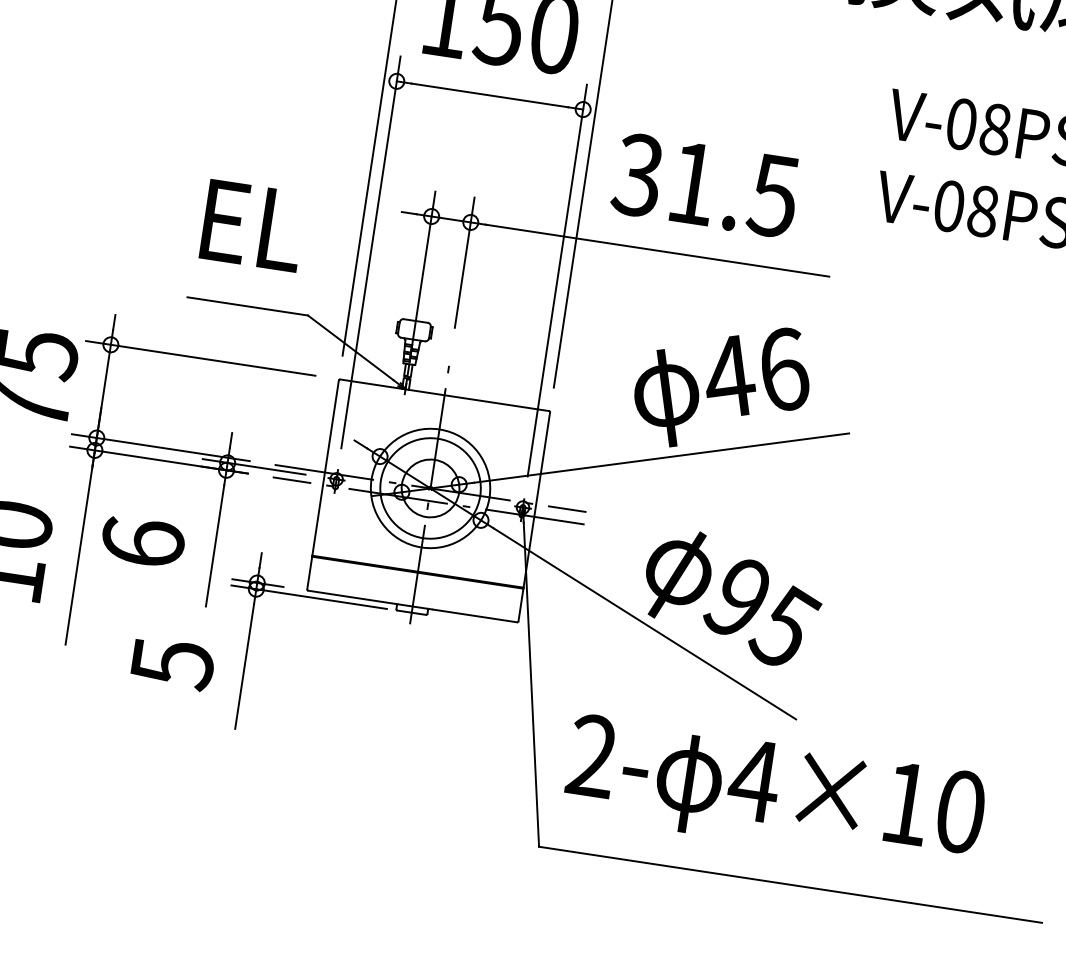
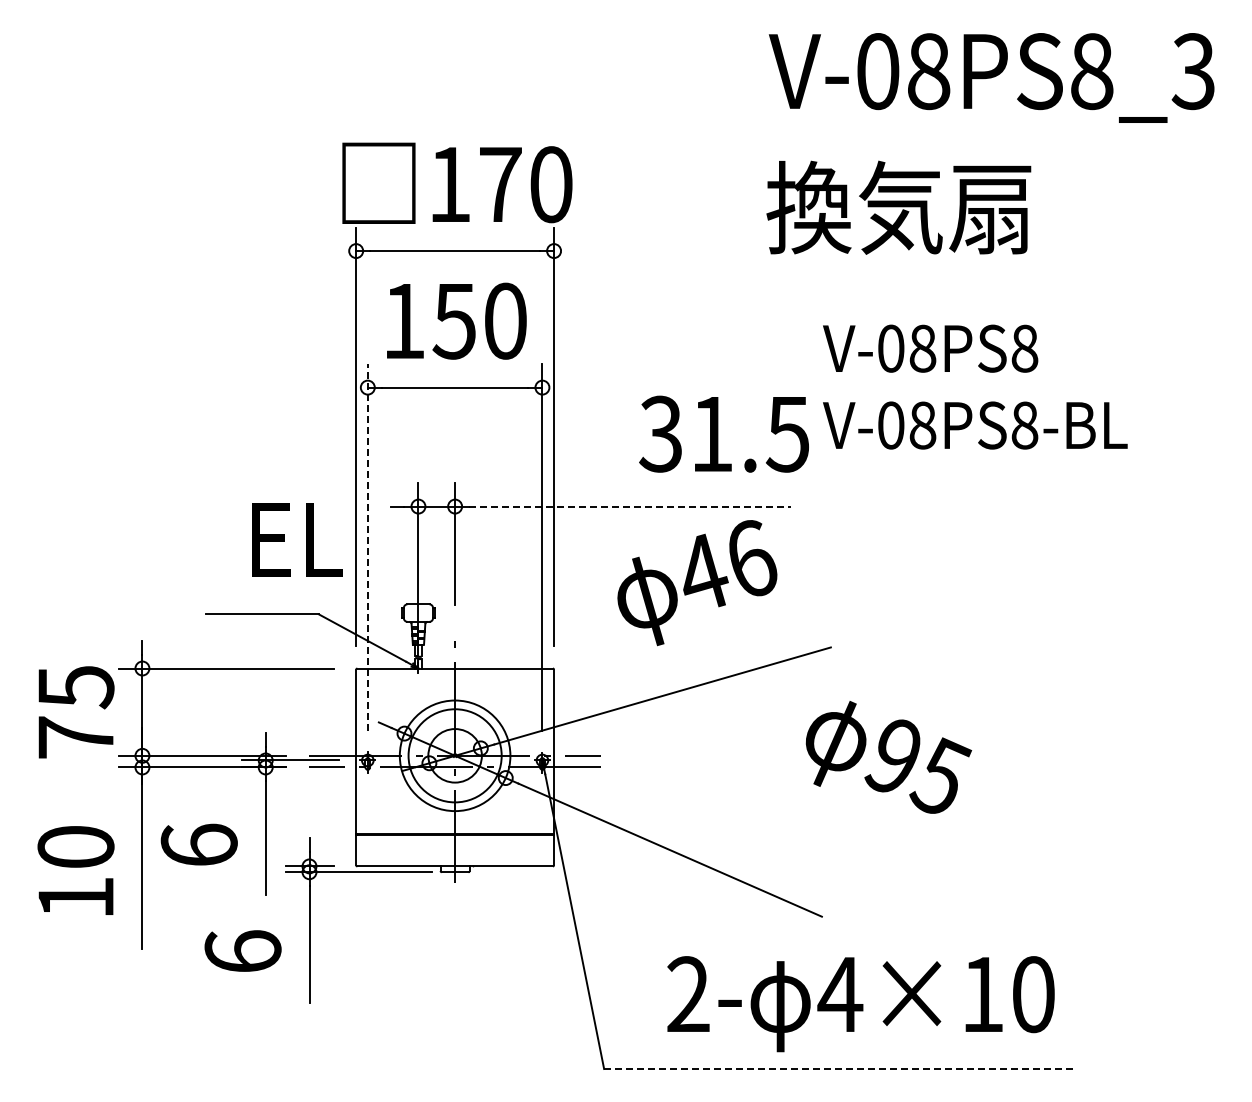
text: (705, 184) -> (723, 433), moved
text: (253, 225) -> (297, 539), moved
line: (657, 250) -> (630, 506), solid -> dashed
line: (370, 251) -> (367, 547), solid -> dashed
text: (722, 387) -> (697, 583), moved
text: (732, 598) -> (888, 757), moved
text: (171, 664) -> (242, 952), 5 -> 6
text: (774, 794) -> (860, 1004), moved
line: (790, 884) -> (839, 1068), solid -> dashed

